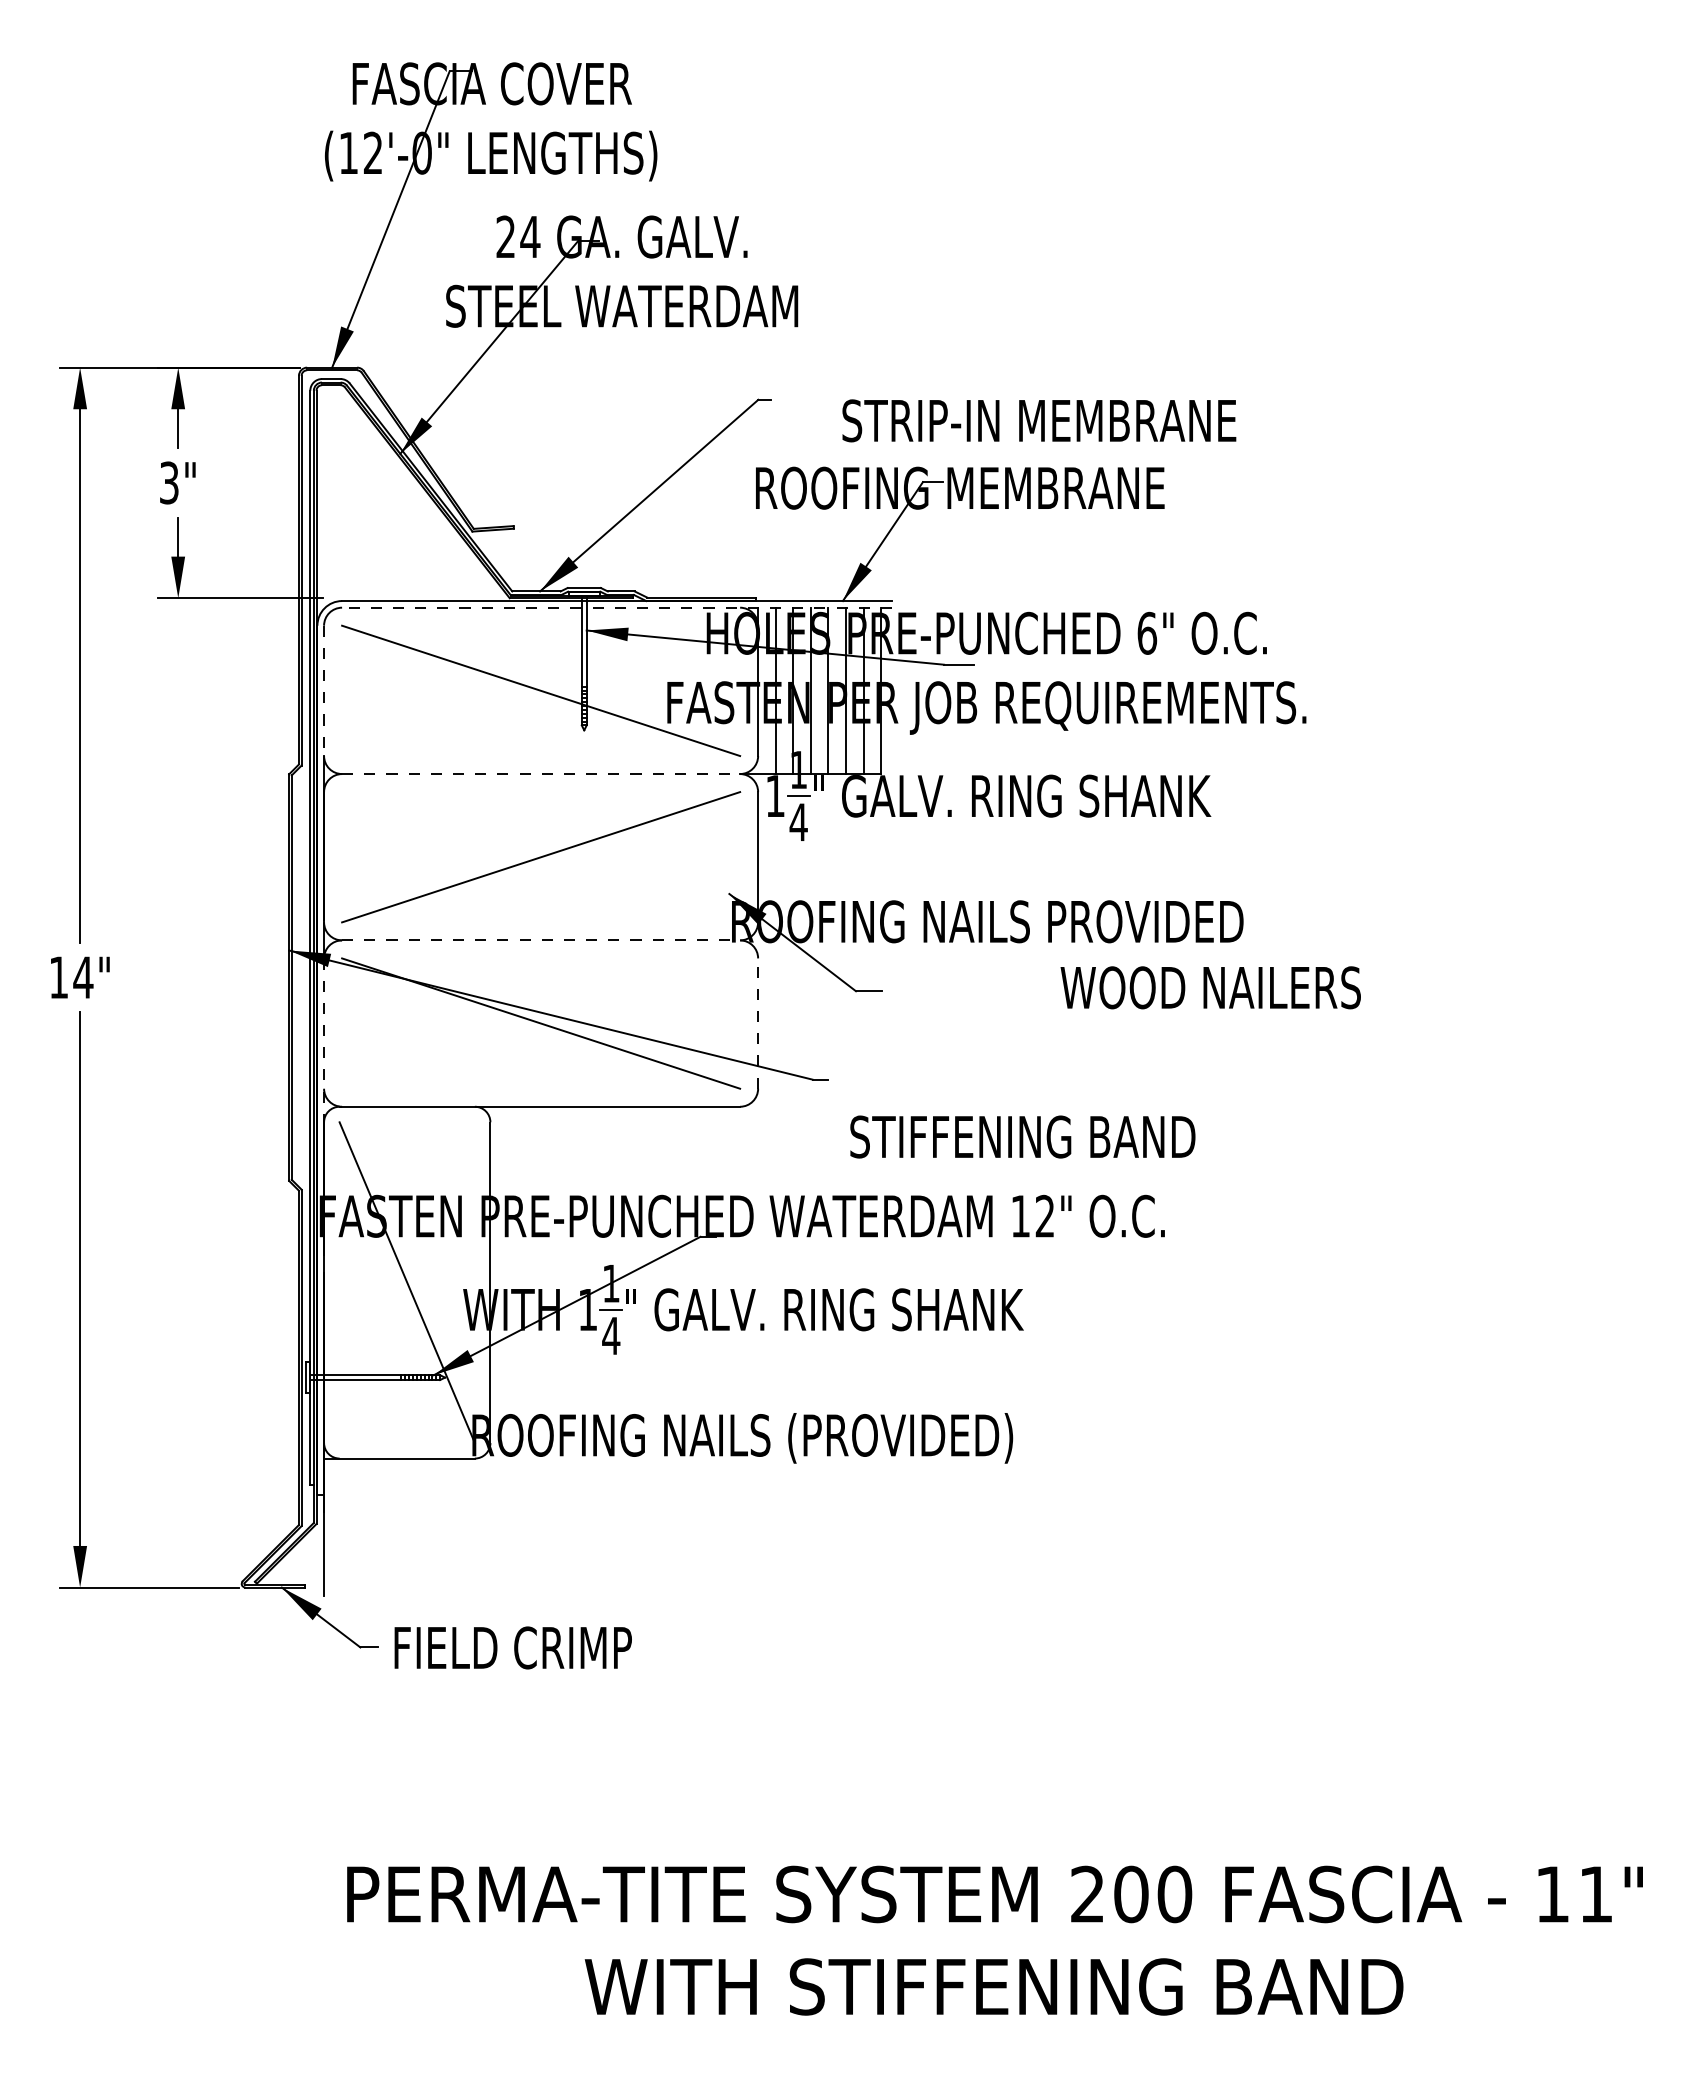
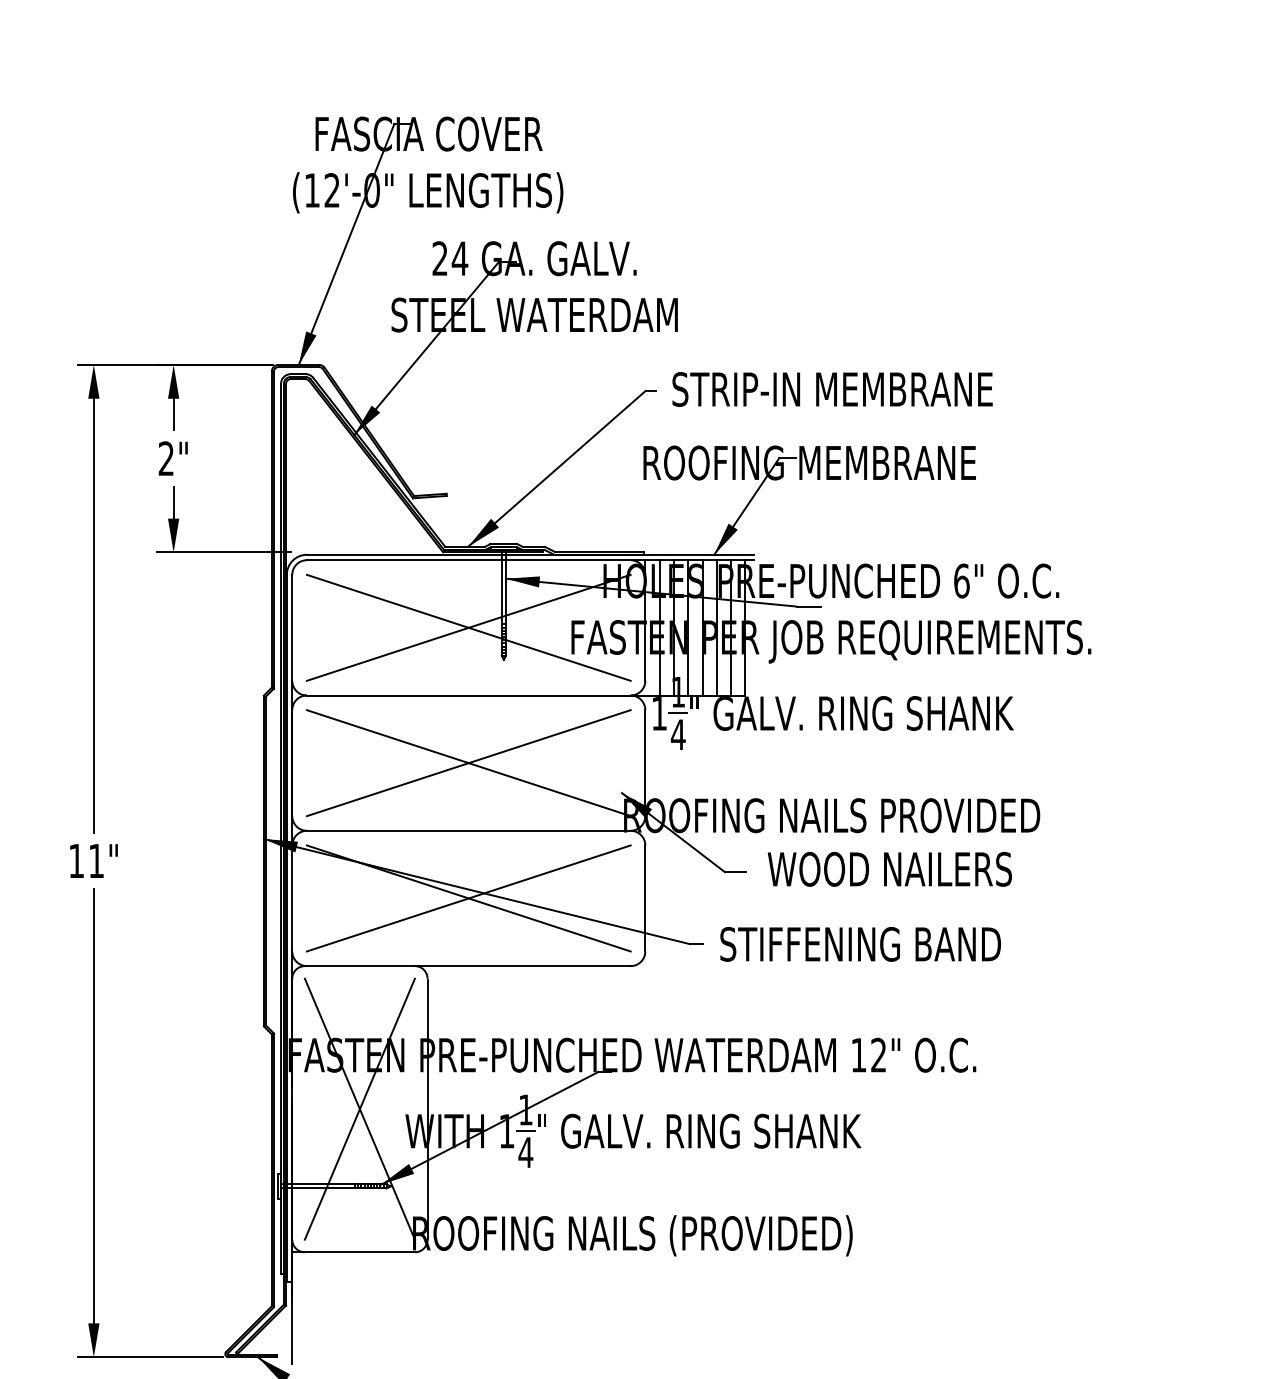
text: (1039, 420) -> (832, 389), moved
text: (169, 482) -> (166, 458), 3" -> 2"
line: (617, 607) -> (530, 560), dashed -> solid
line: (541, 690) -> (469, 627), added
line: (324, 691) -> (292, 628), dashed -> solid
line: (541, 774) -> (469, 695), dashed -> solid
line: (541, 857) -> (469, 763), added
line: (541, 940) -> (469, 830), dashed -> solid
text: (83, 977) -> (96, 860), 14" -> 11"
text: (1210, 987) -> (889, 869), moved
line: (541, 1023) -> (469, 898), added
line: (758, 1023) -> (645, 898), dashed -> solid
line: (324, 1042) -> (292, 913), dashed -> solid
text: (1022, 1136) -> (860, 943), moved
line: (406, 1282) -> (359, 1109), added

